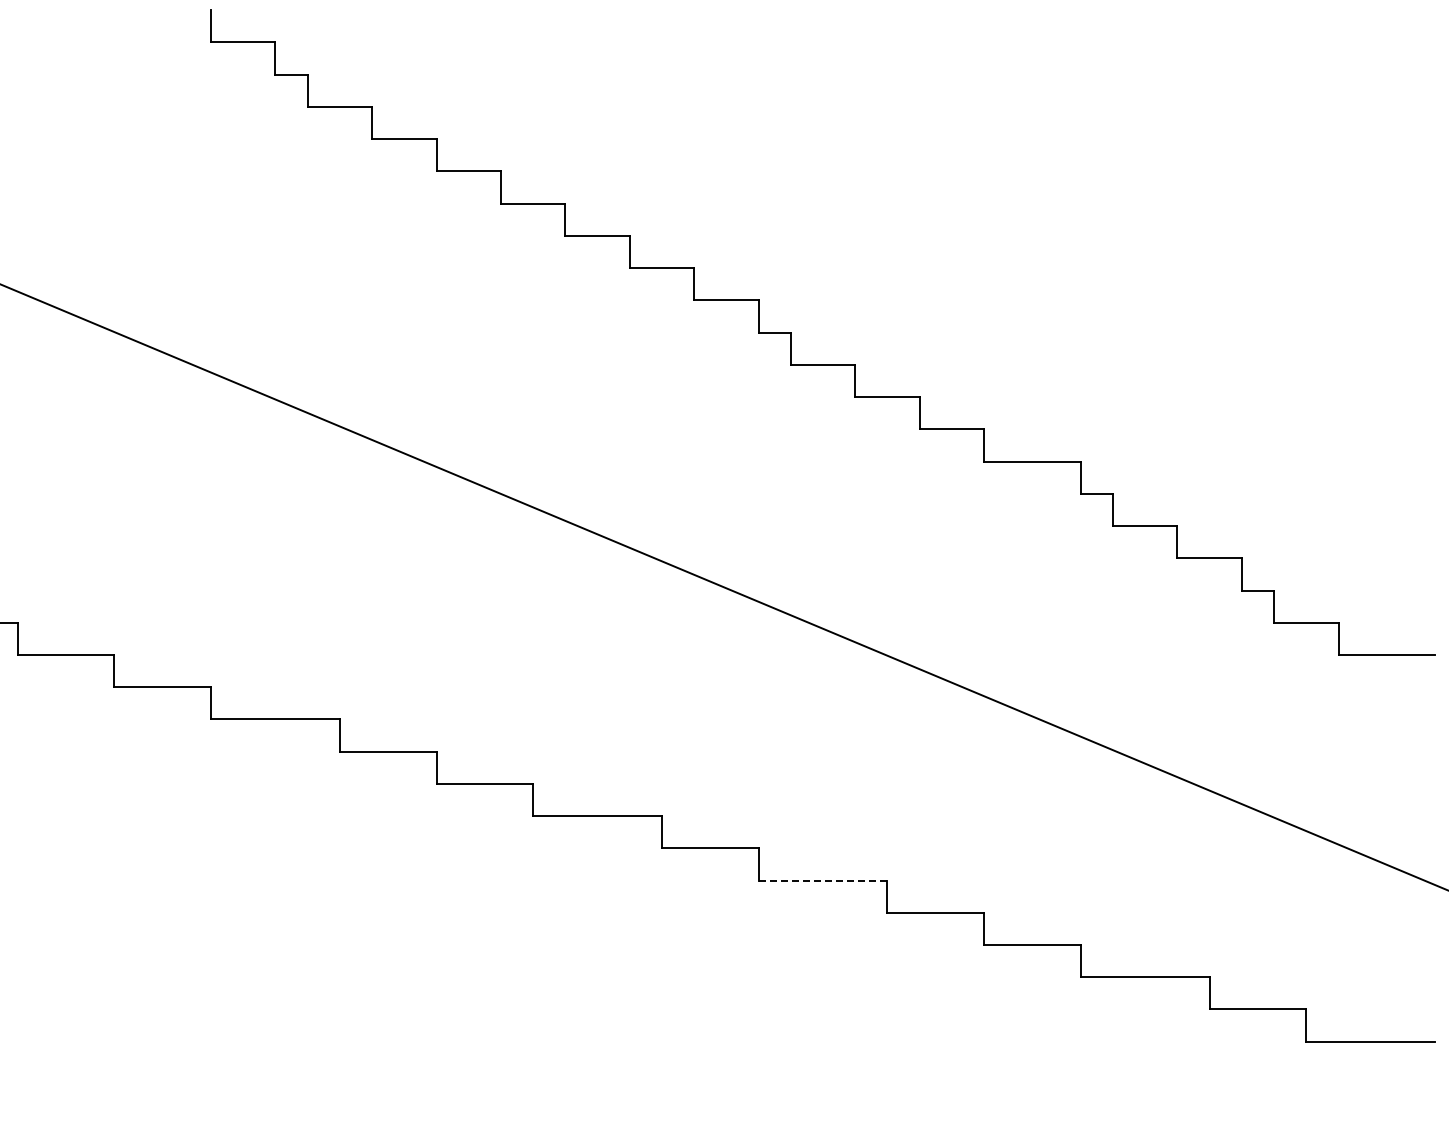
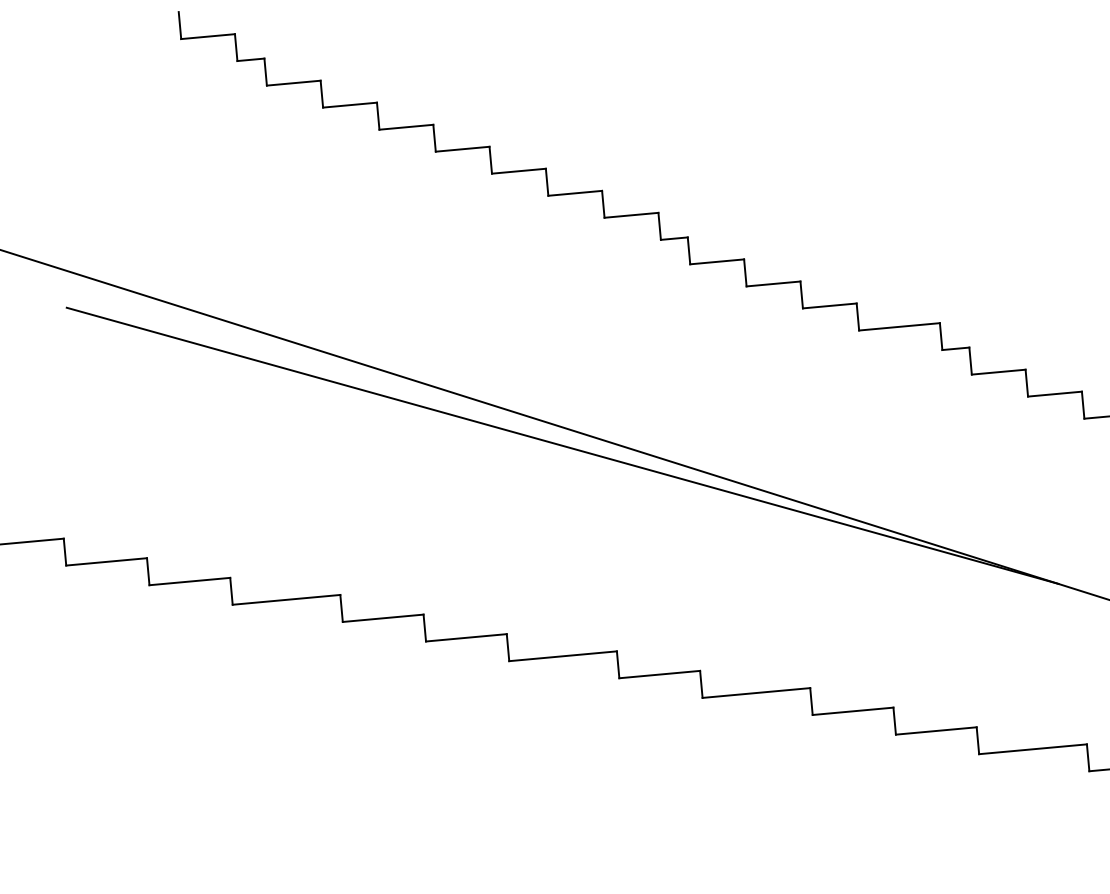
line: (619, 565) -> (562, 445), added
line: (823, 880) -> (756, 692), dashed -> solid

